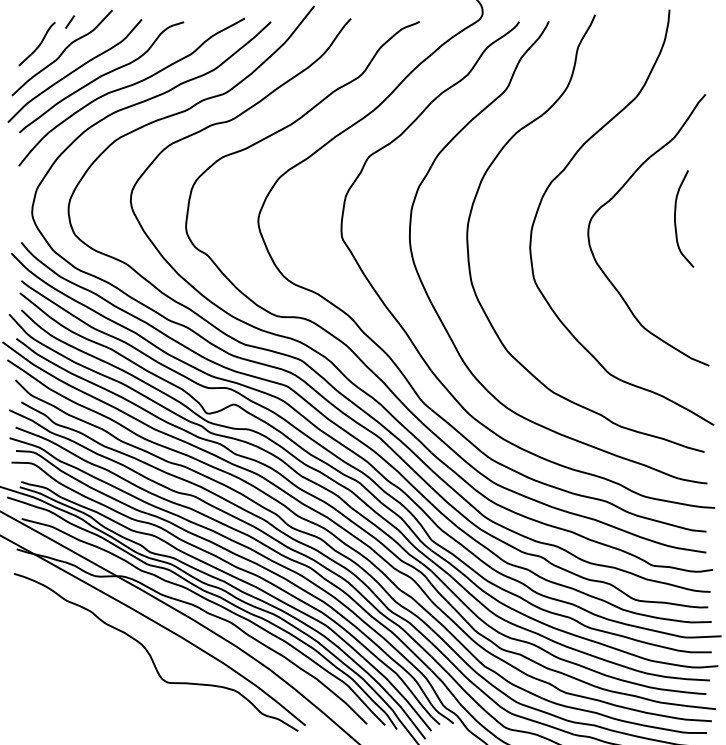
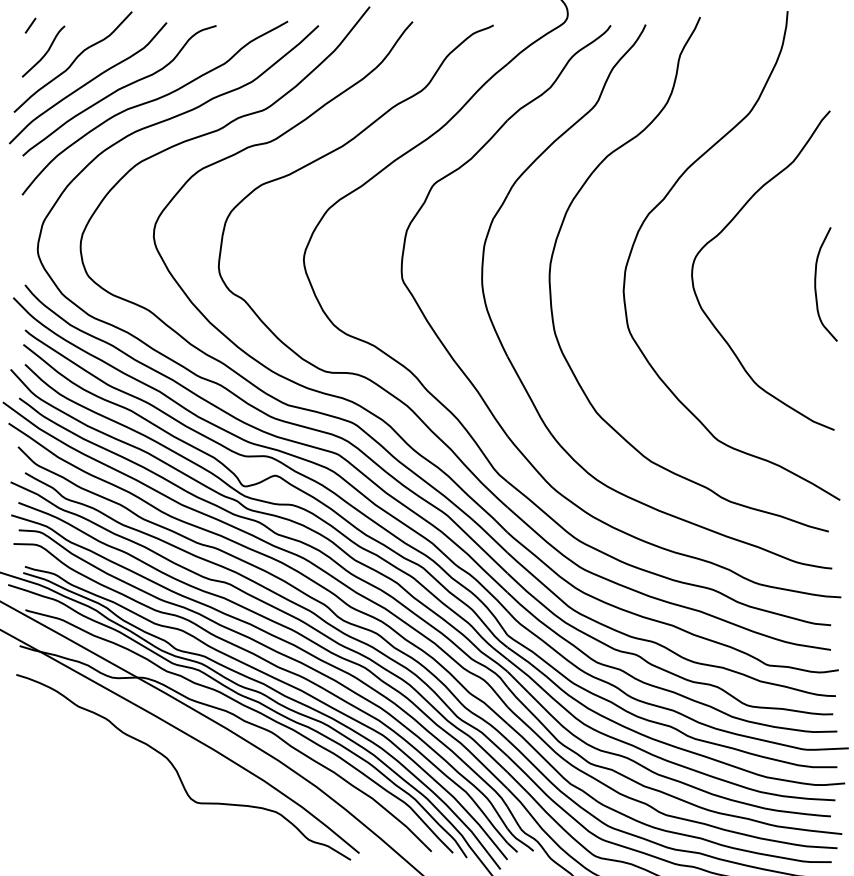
line: (70, 21) -> (31, 25), moved
curve: (675, 218) -> (815, 283), moved

